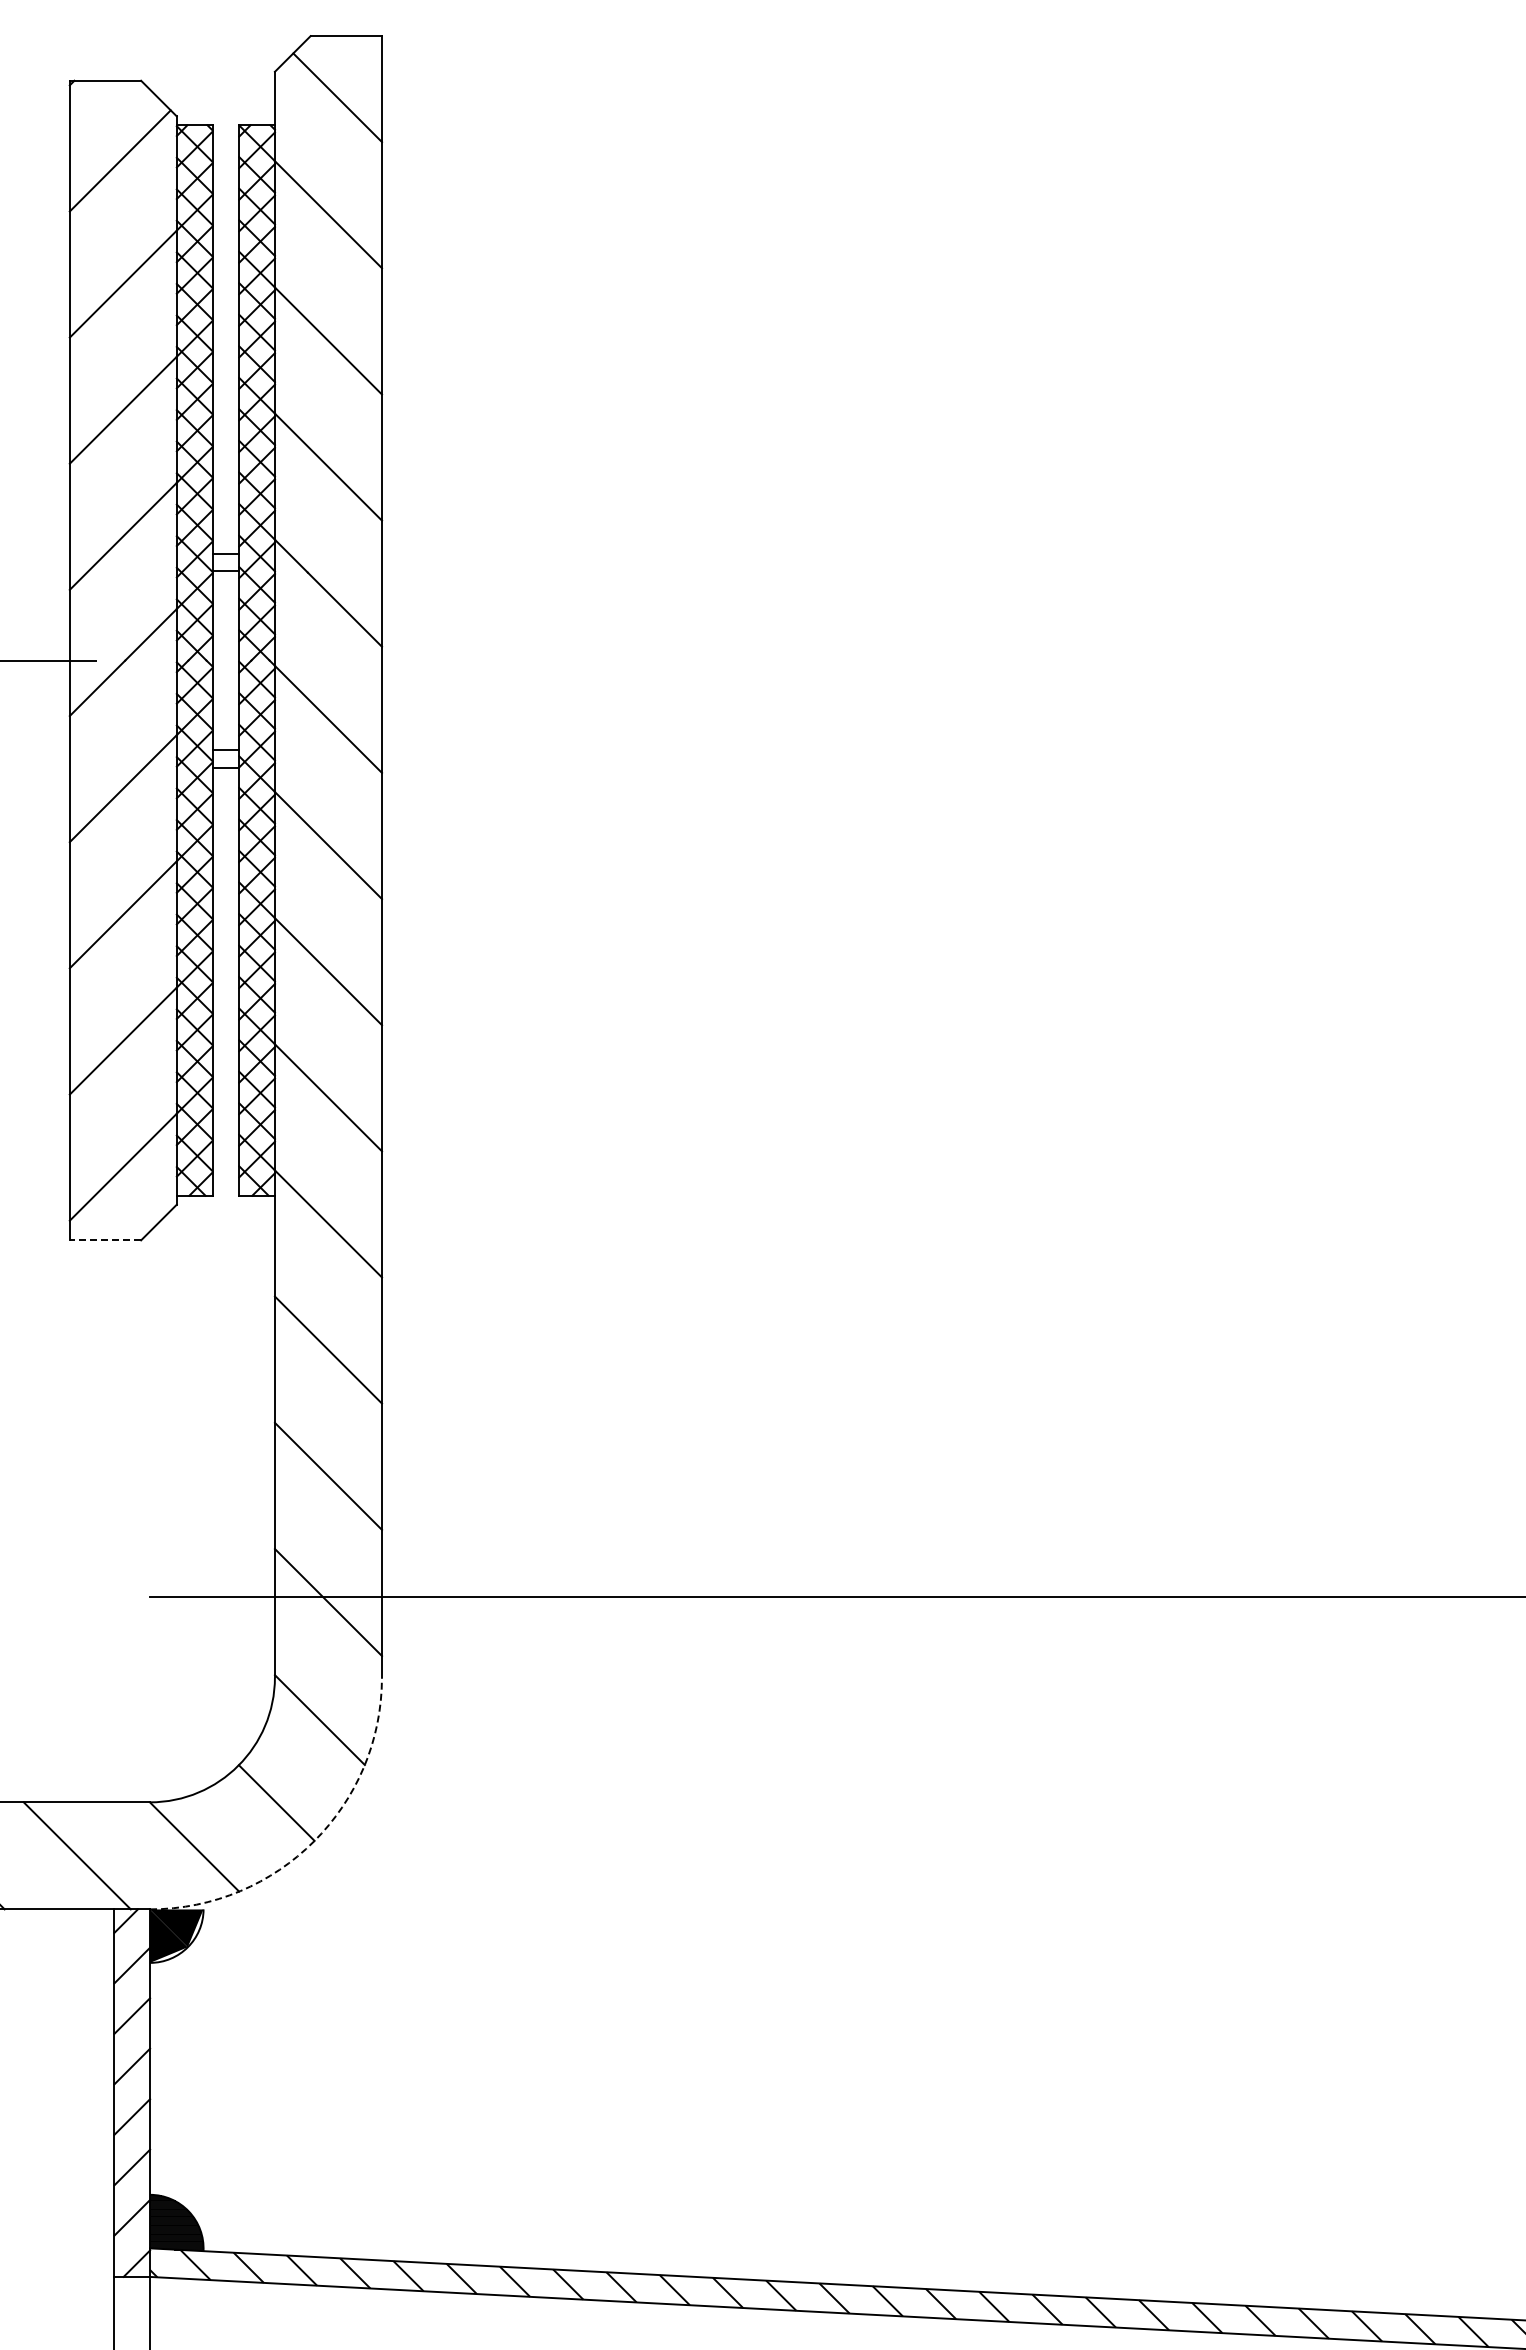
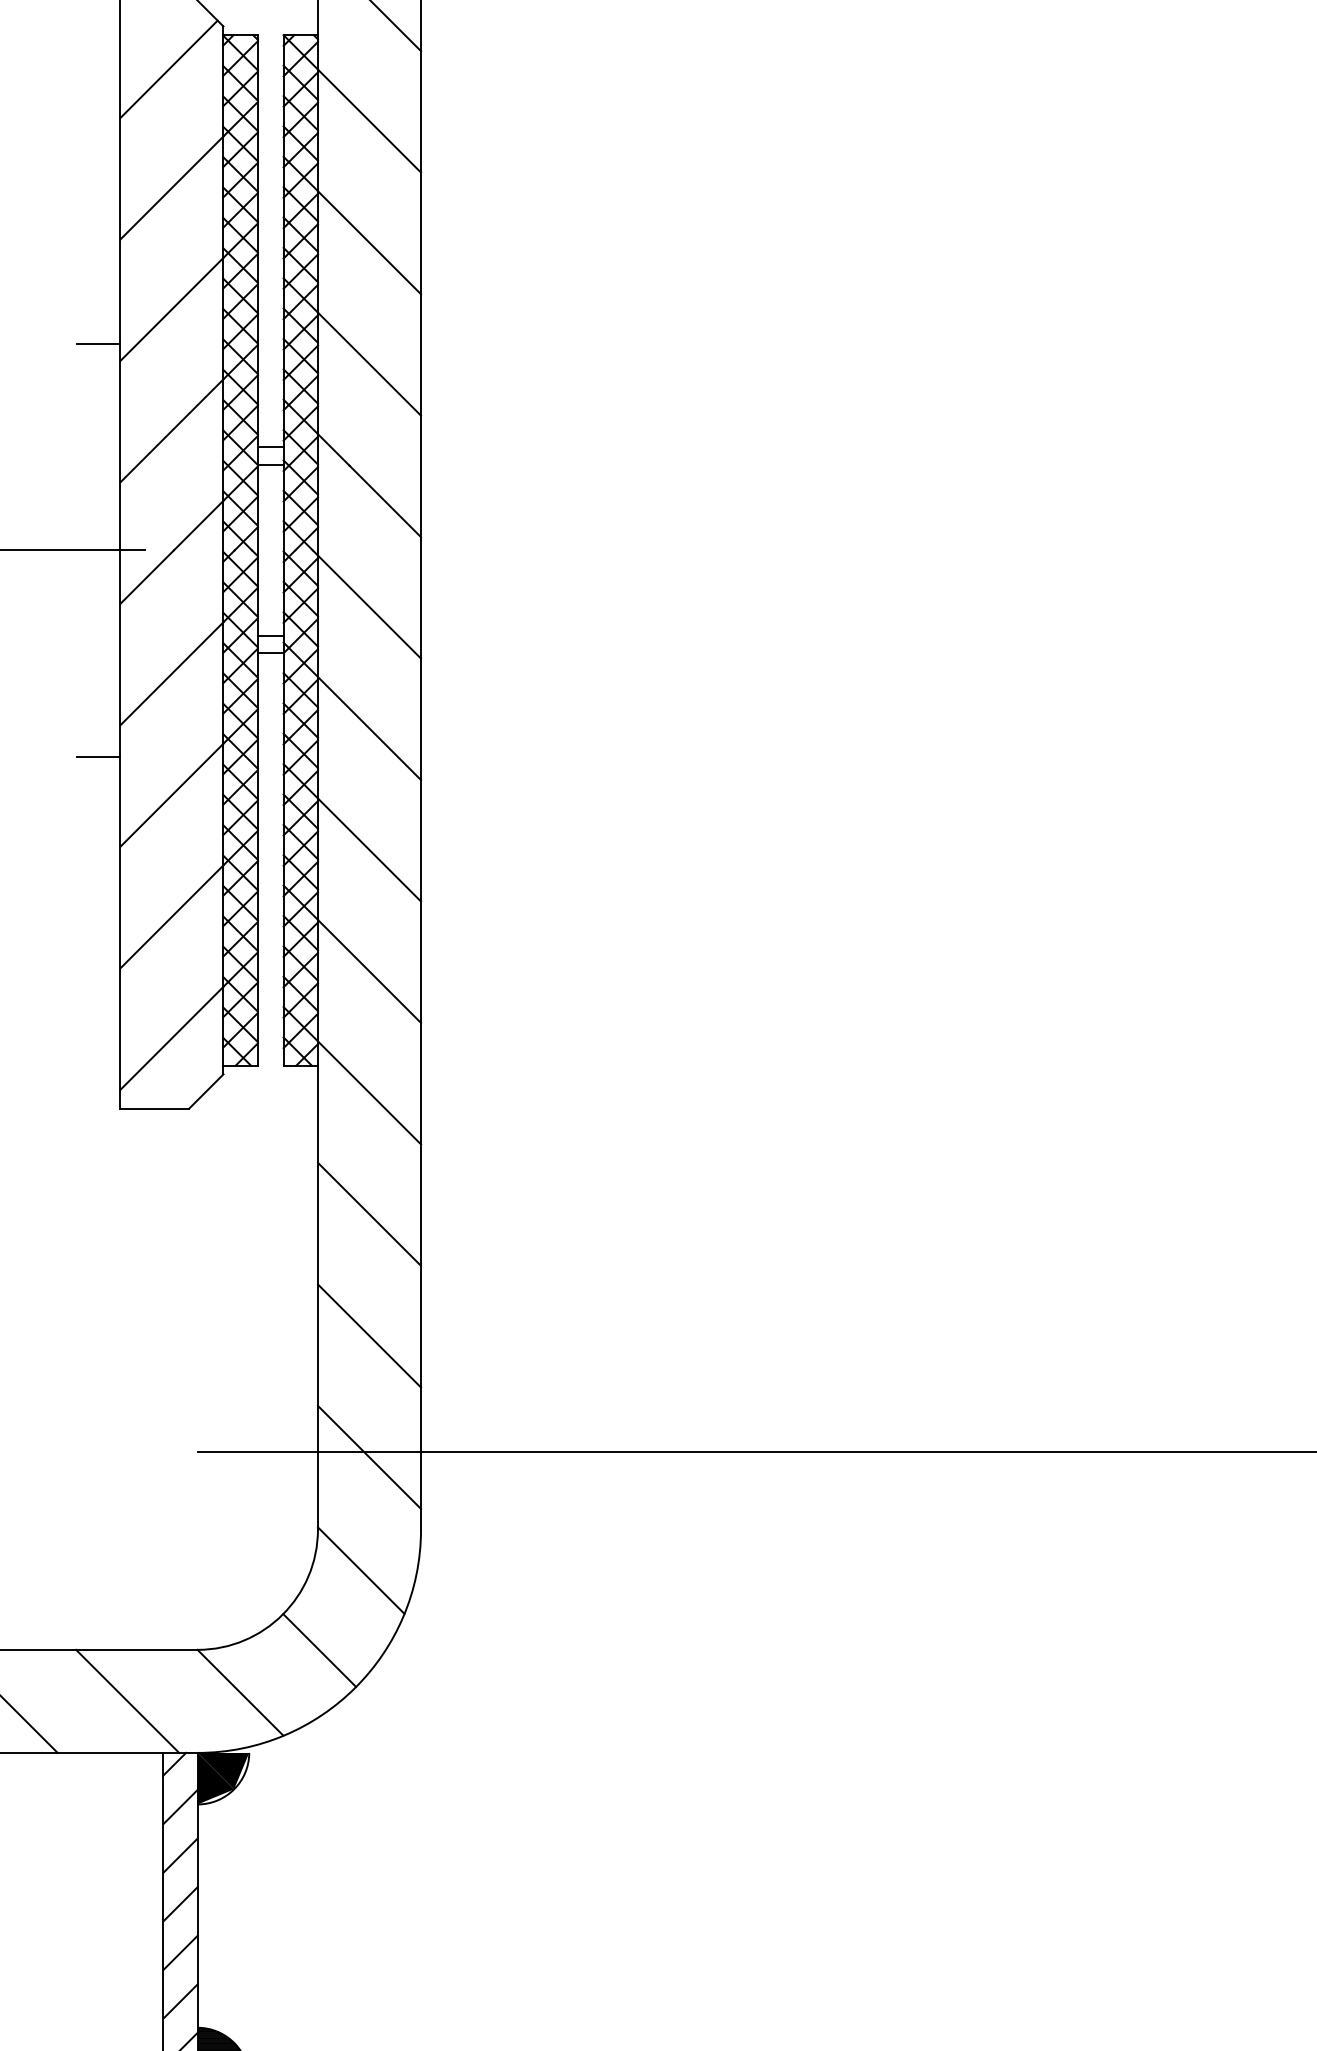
line: (47, 446) -> (98, 344), added
line: (47, 874) -> (98, 756), added
line: (105, 1240) -> (154, 1108), dashed -> solid
arc: (314, 1841) -> (356, 1687), dashed -> solid

